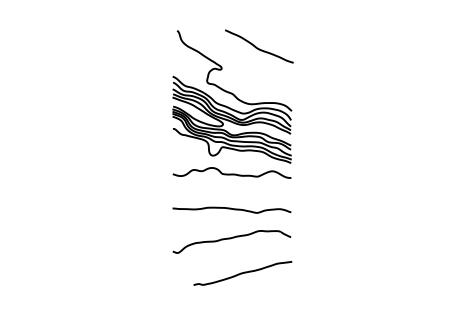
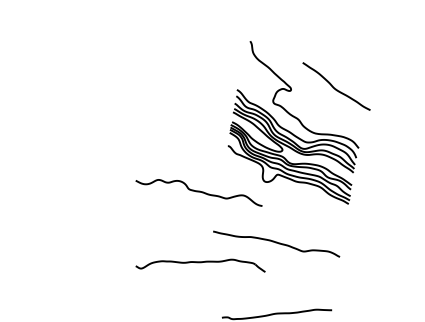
curve: (259, 48) -> (336, 88), moved
curve: (231, 173) -> (198, 190), moved
part: (231, 241) -> (200, 265), moved

